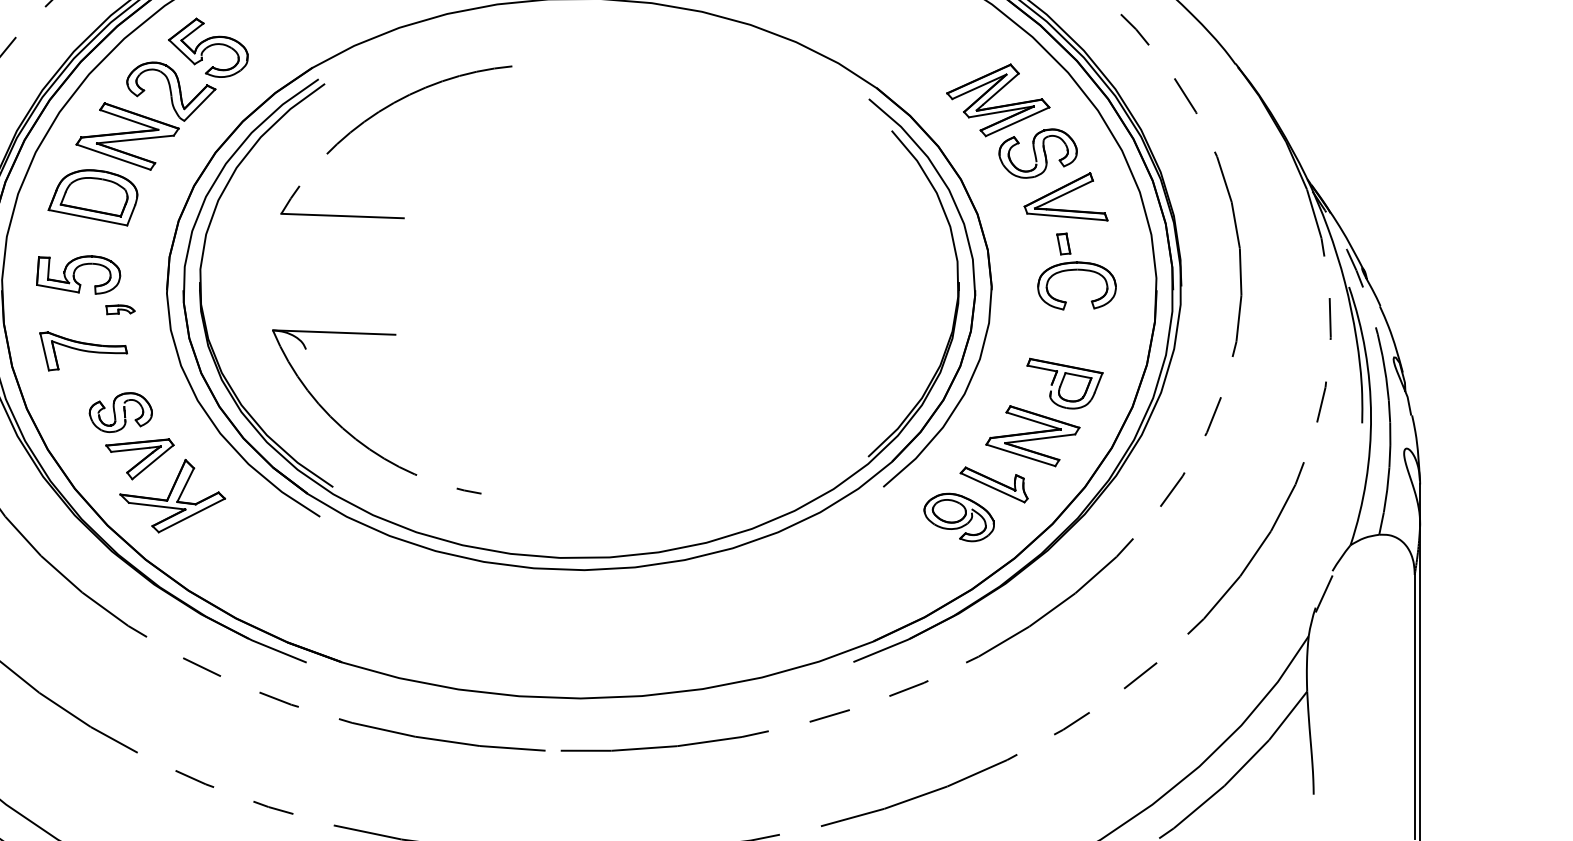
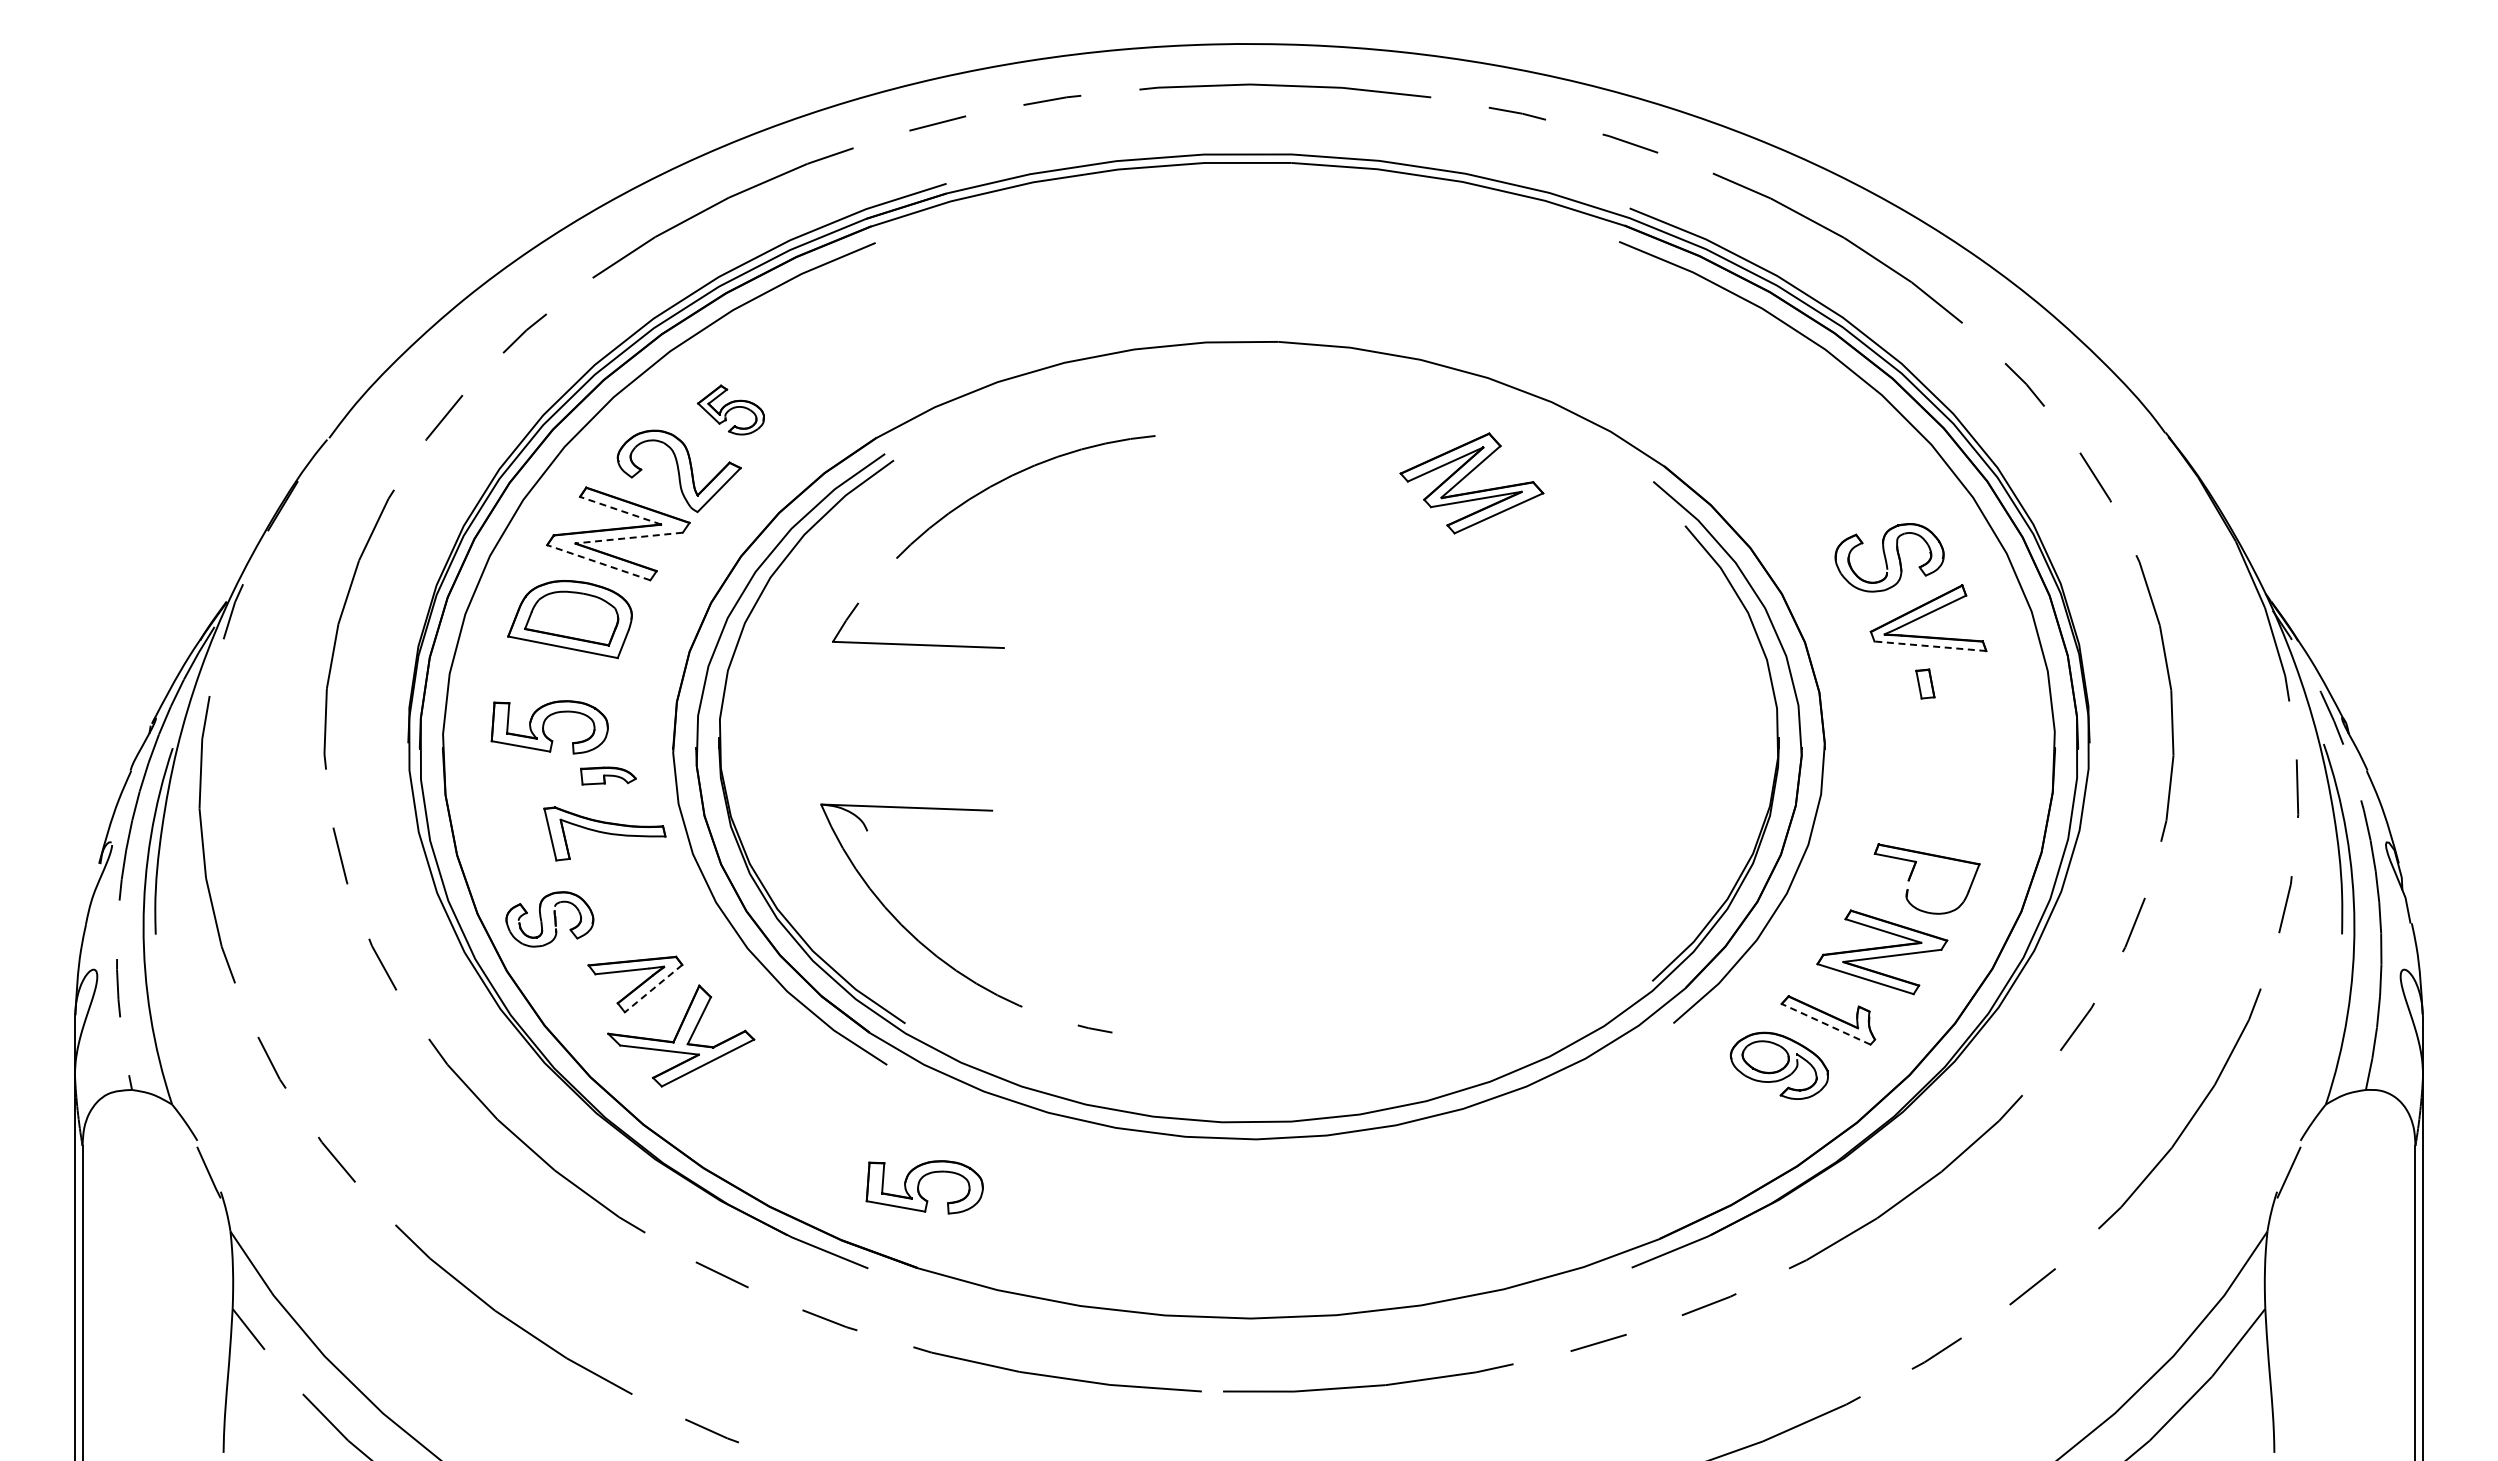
part: (207, 47) -> (730, 409), size x0.6
part: (994, 96) -> (1466, 477), moved
line: (129, 119) -> (620, 510), solid -> dashed
line: (135, 139) -> (629, 538), solid -> dashed
line: (113, 157) -> (598, 562), solid -> dashed
line: (1066, 217) -> (1929, 646), solid -> dashed
part: (1076, 270) -> (1943, 720), removed
part: (120, 309) -> (608, 775), size x1.4
part: (83, 351) -> (604, 833), moved
part: (1074, 386) -> (1940, 883), removed
part: (120, 412) -> (549, 919), moved
line: (152, 462) -> (653, 988), solid -> dashed
line: (992, 487) -> (1826, 1024), solid -> dashed
part: (346, 604) -> (924, 1187), added

